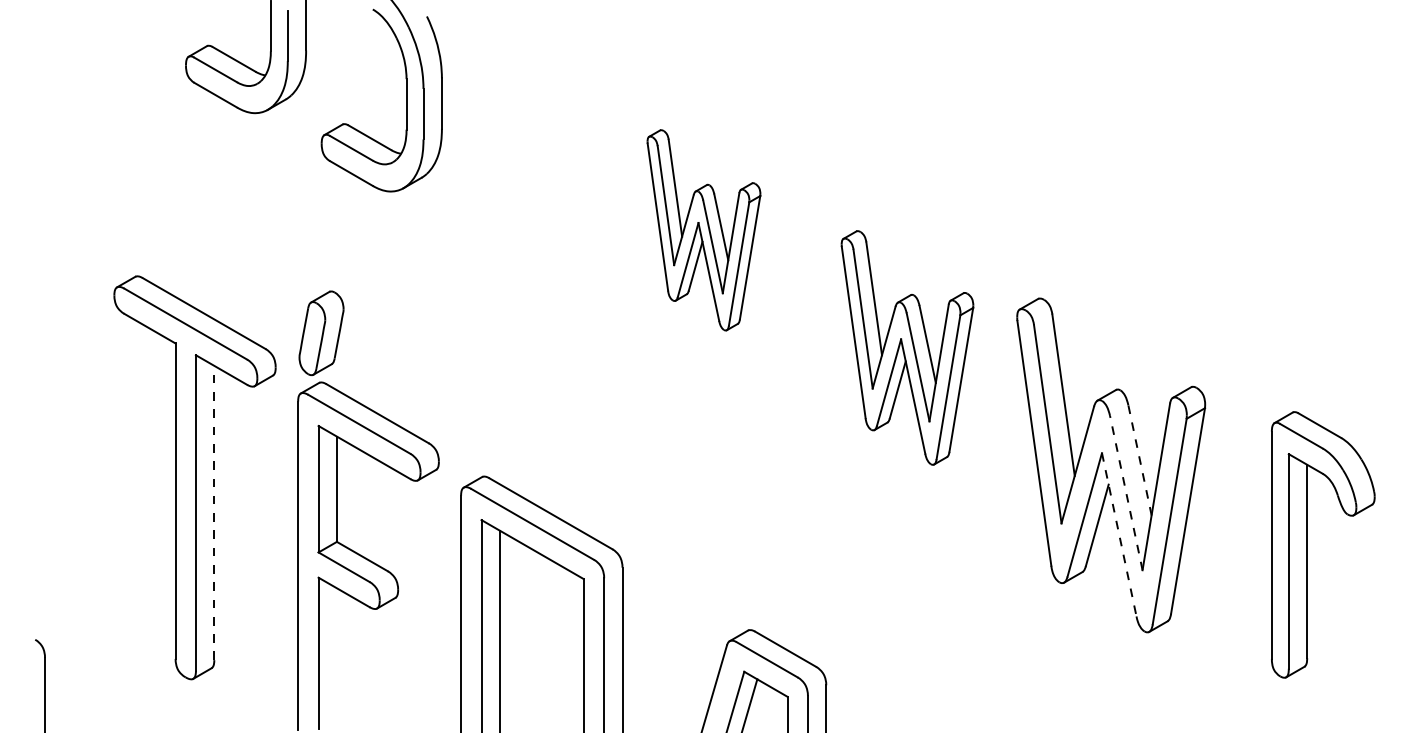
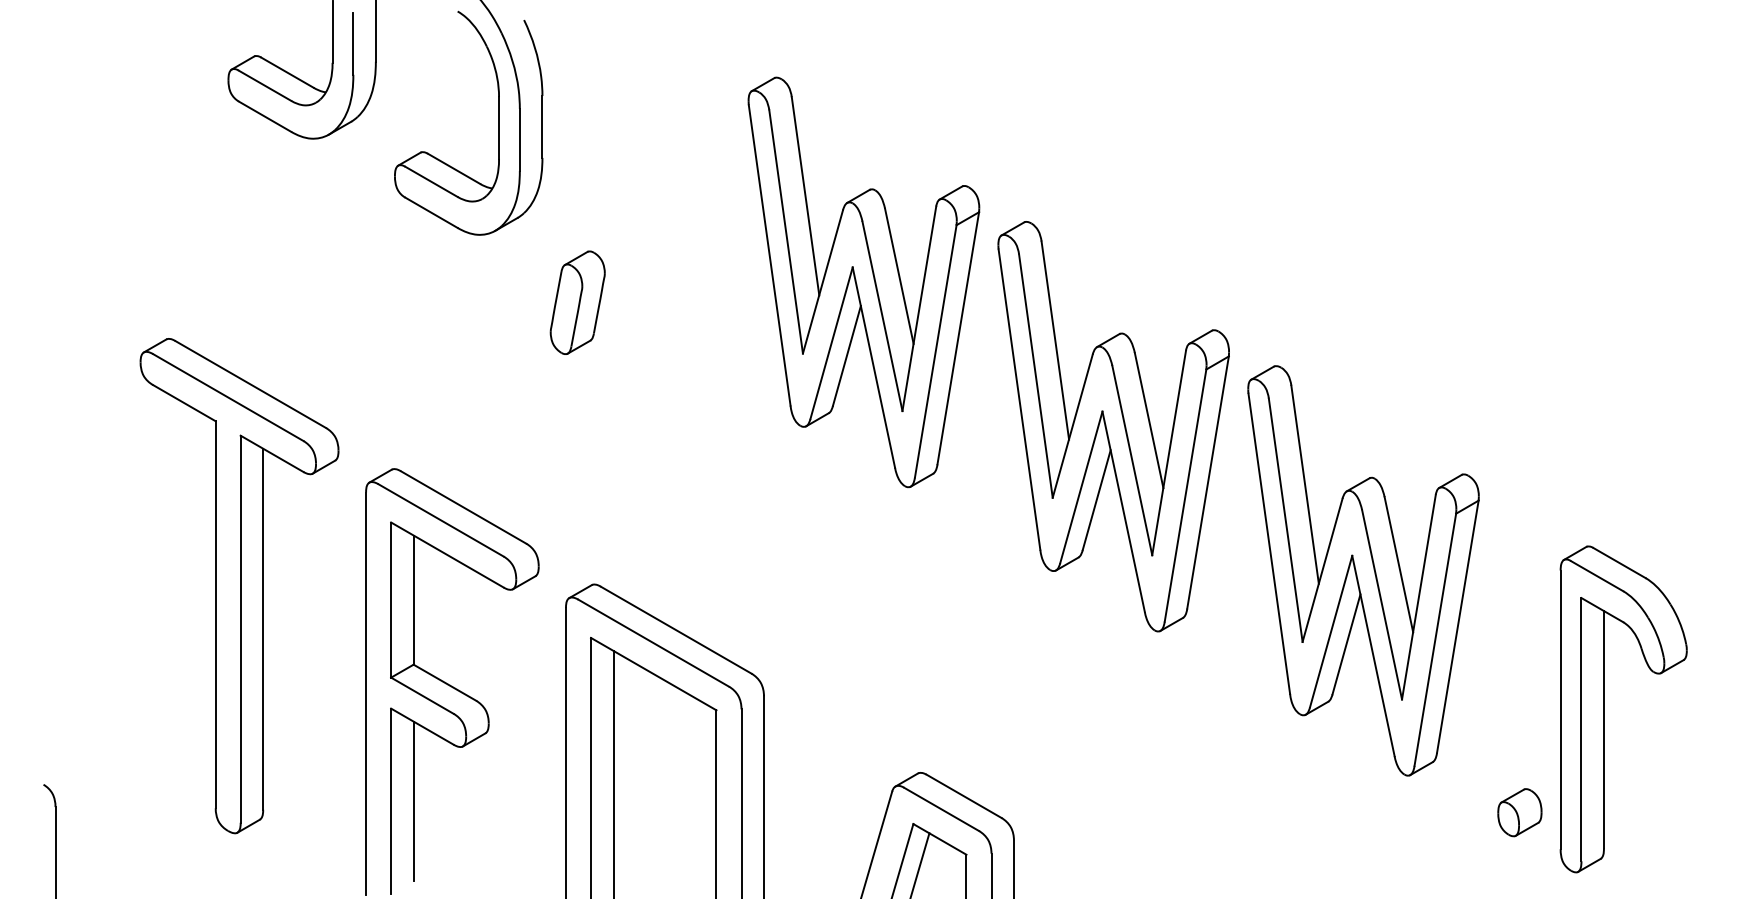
part: (703, 230) -> (863, 282), size x1.67
part: (321, 333) -> (577, 302), moved
part: (907, 347) -> (1113, 426), size x1.43
line: (1139, 460) -> (1398, 564), dashed -> solid
line: (1126, 492) -> (1382, 604), dashed -> solid
line: (214, 513) -> (263, 629), dashed -> solid
line: (1119, 535) -> (1373, 656), dashed -> solid
part: (1307, 545) -> (1604, 709), moved
line: (336, 653) -> (413, 801), added
part: (1238, 662) -> (1519, 812), added

